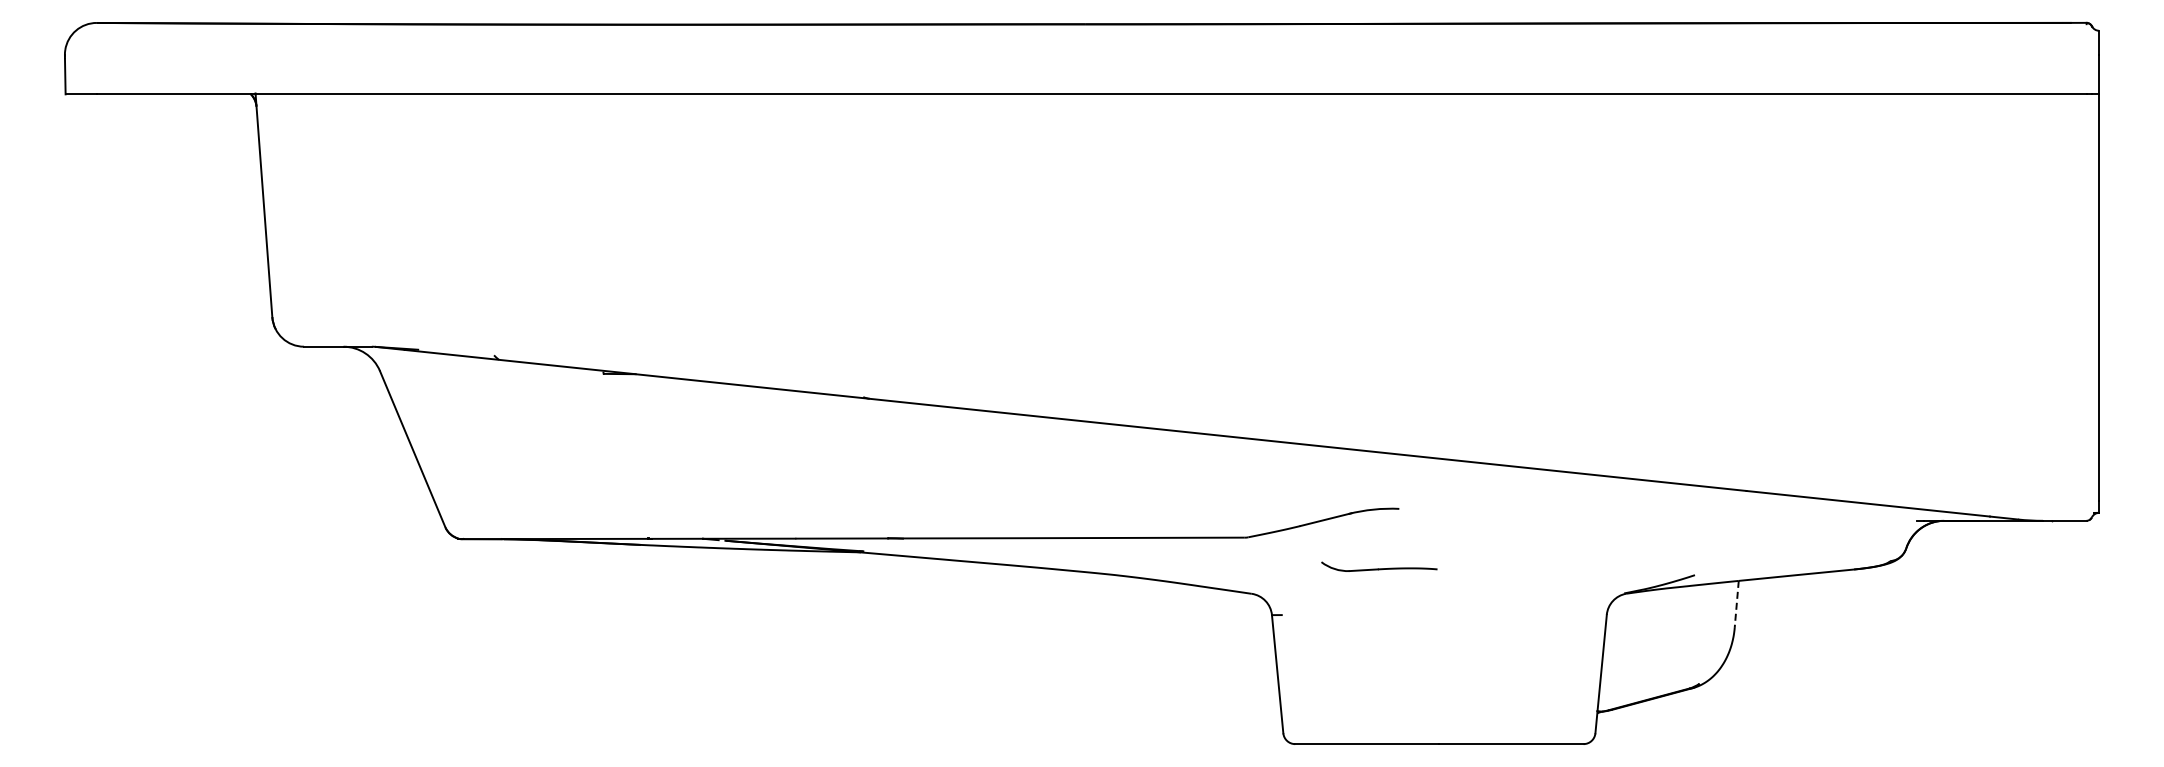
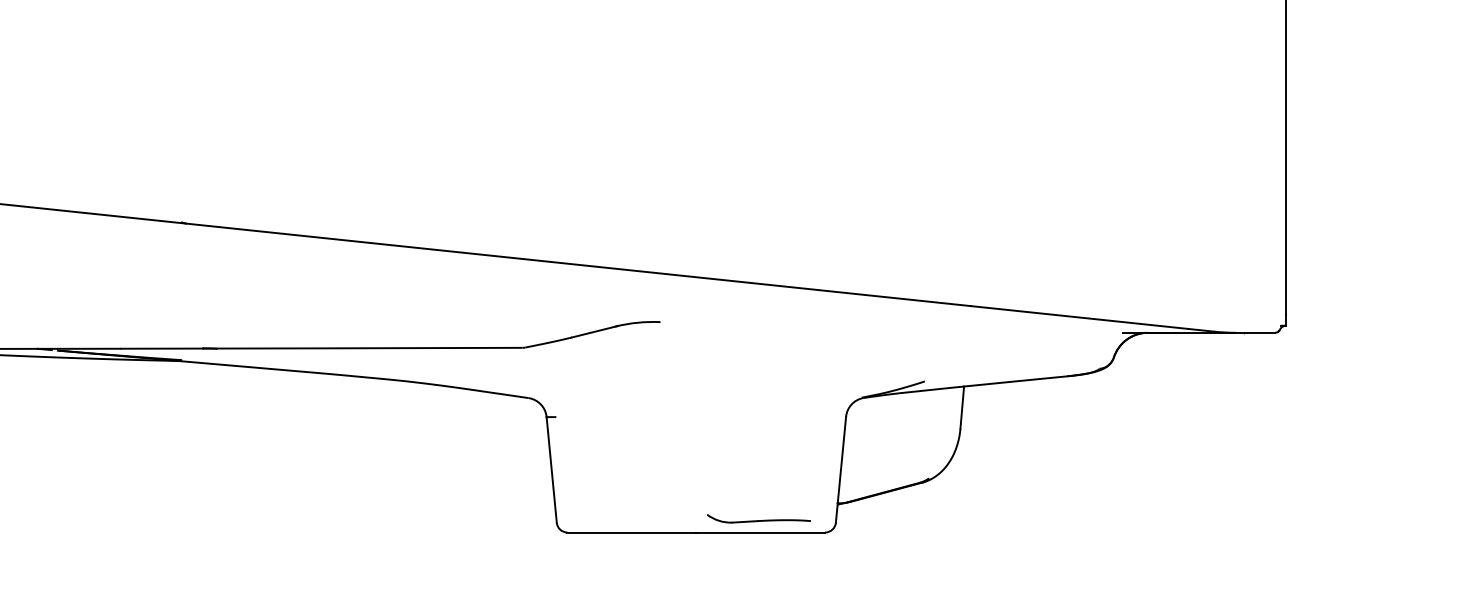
part: (1379, 566) -> (759, 518), moved
line: (1736, 604) -> (962, 407), dashed -> solid

